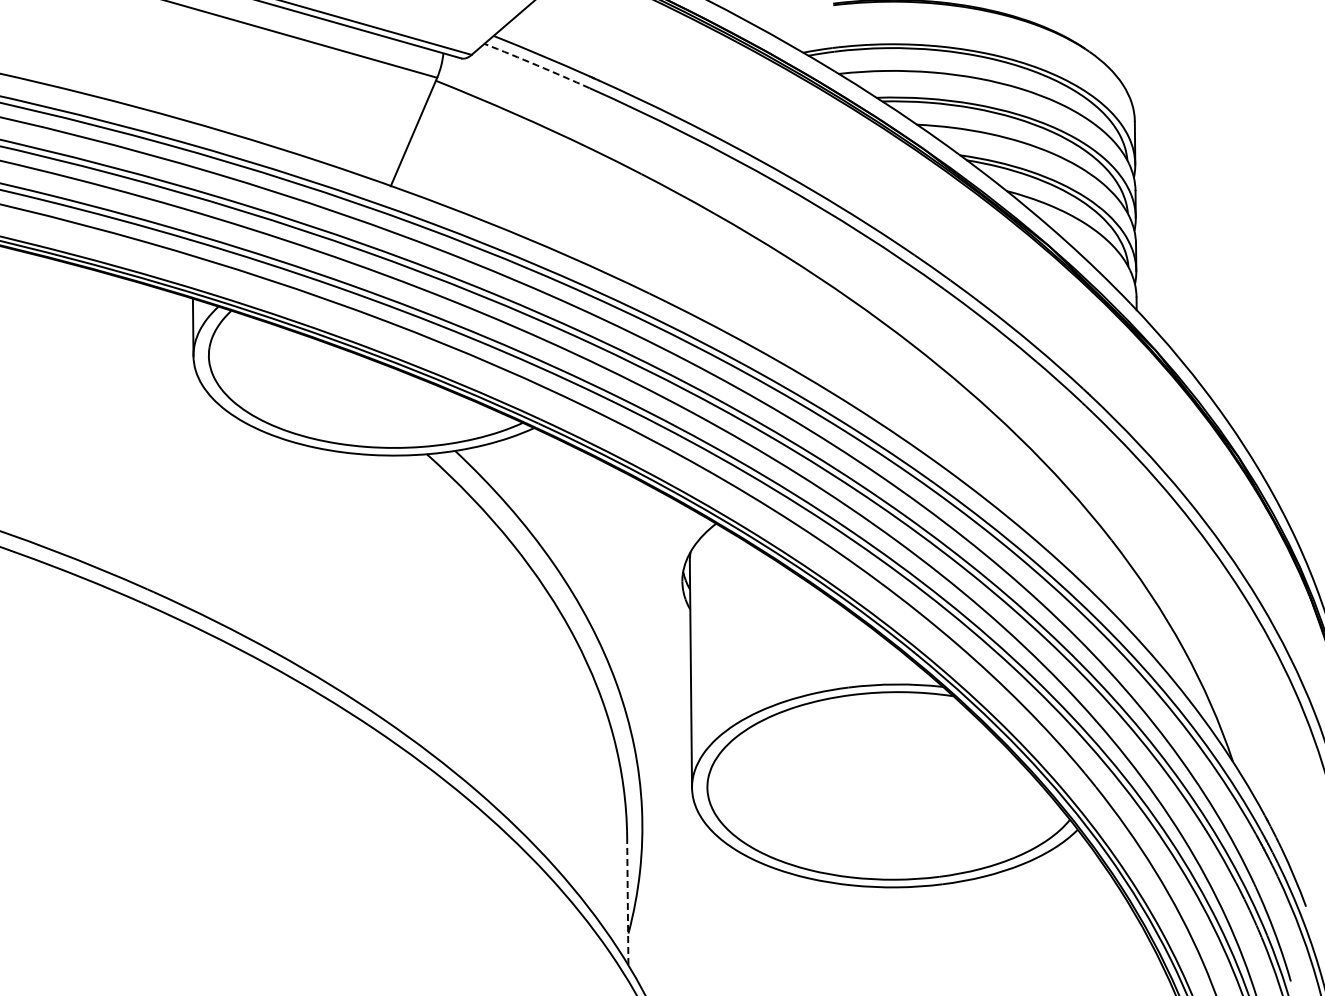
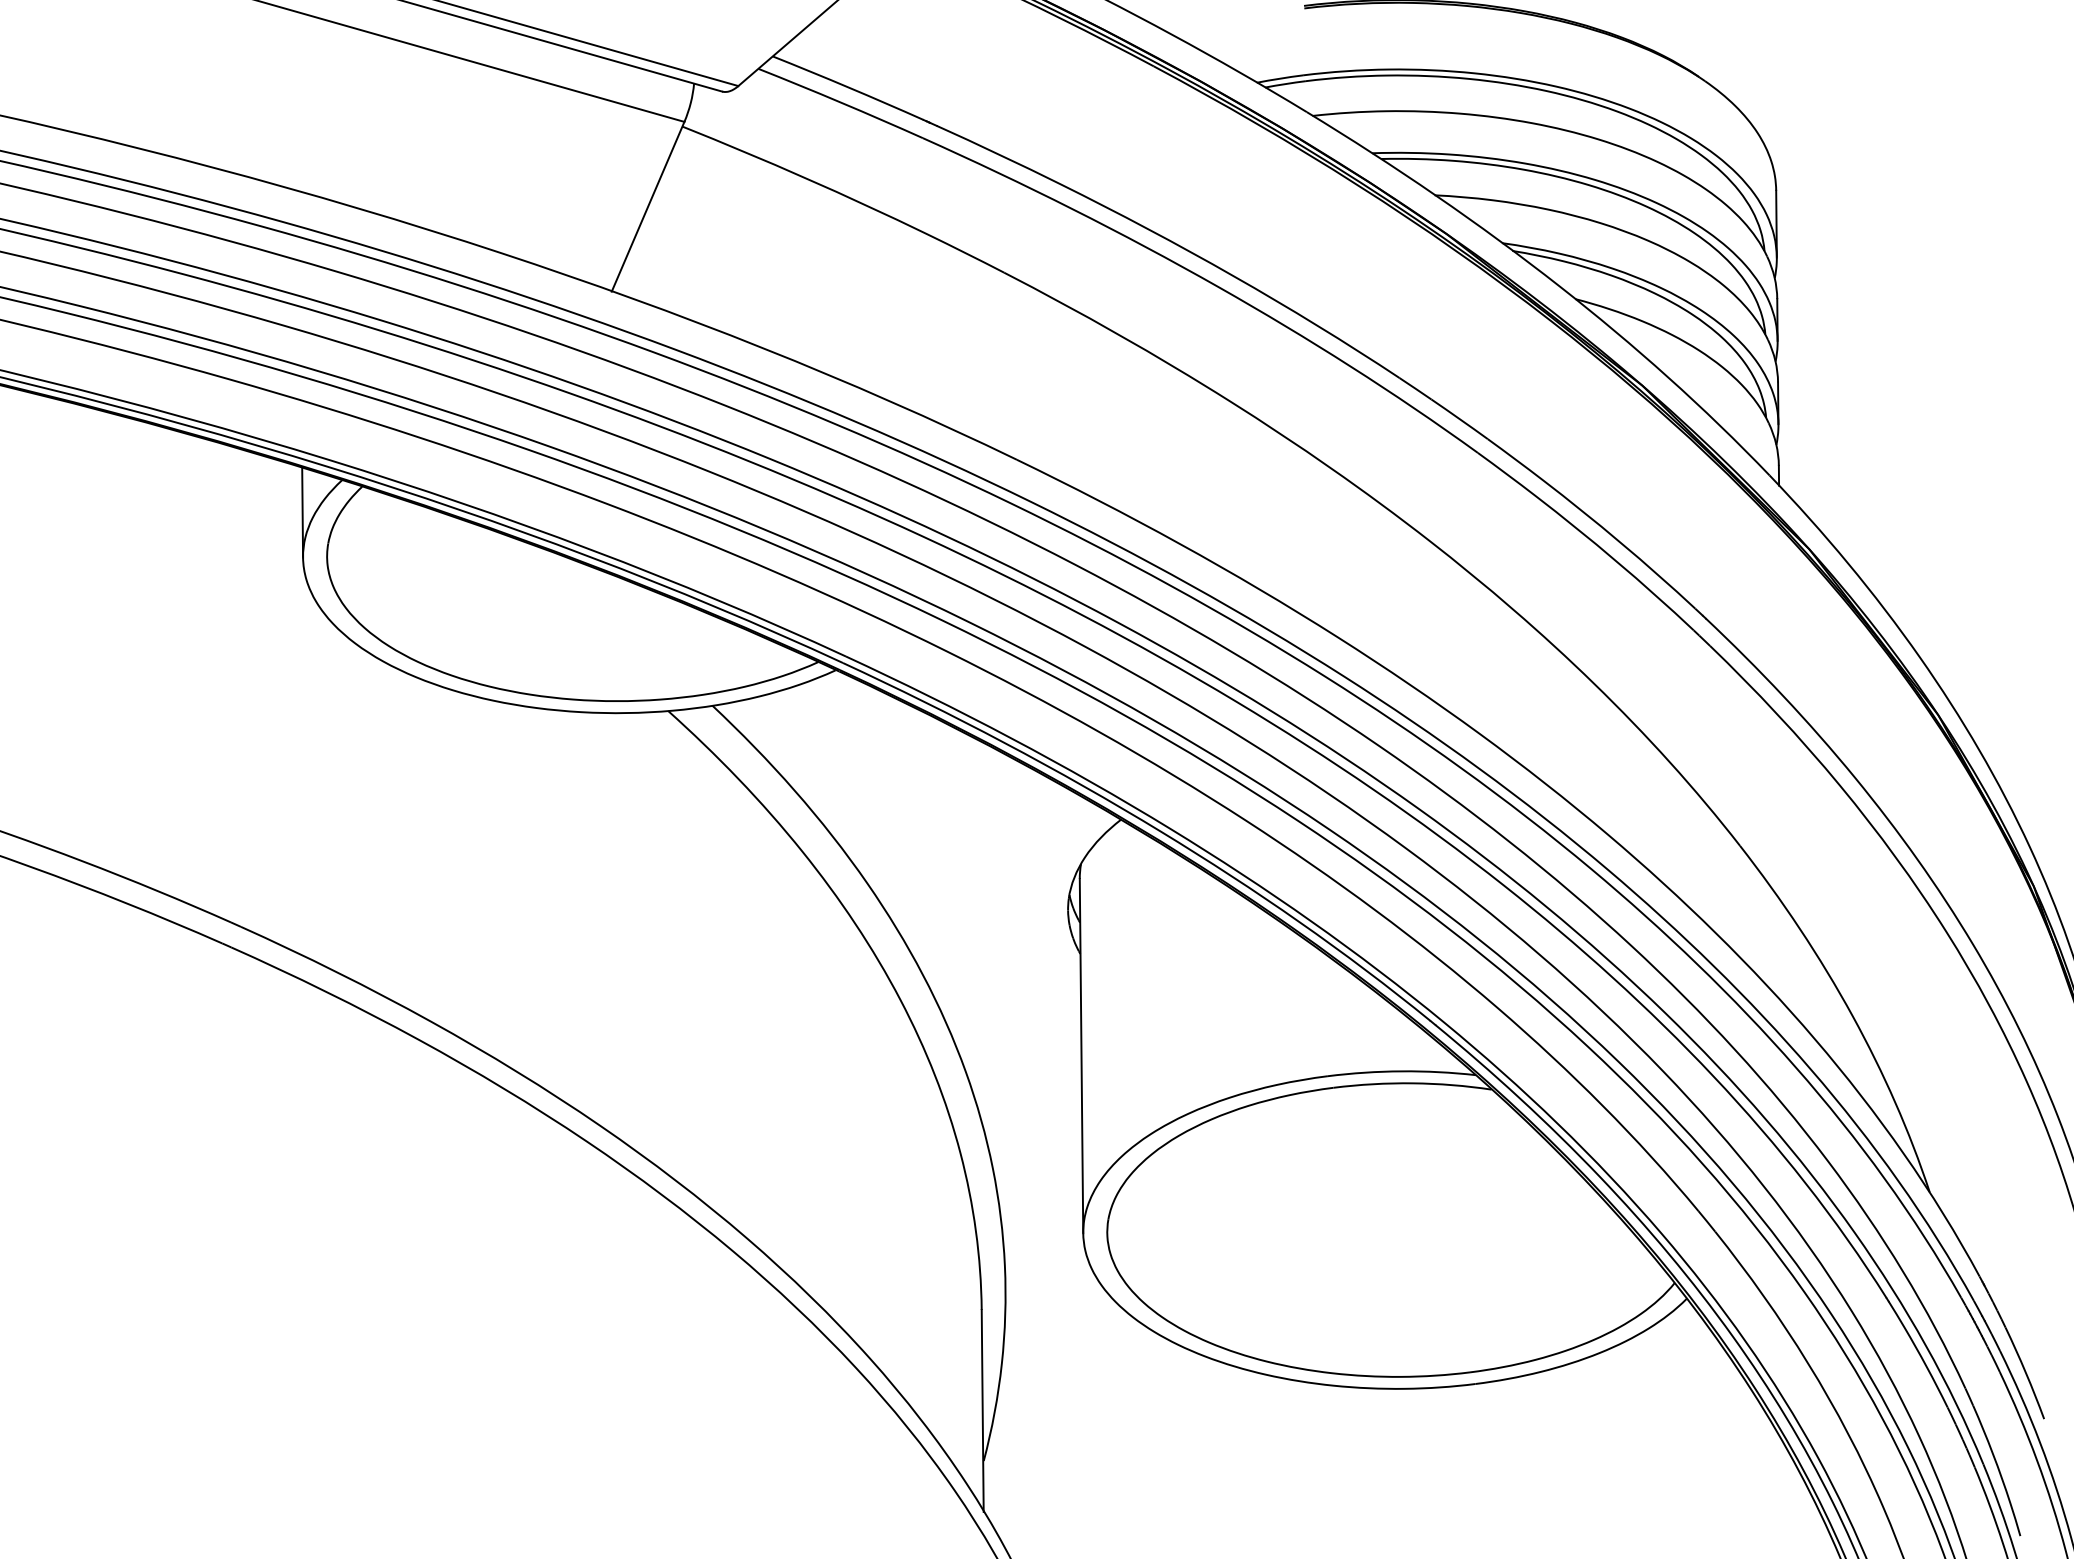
arc: (537, 65) -> (841, 102), dashed -> solid
line: (627, 901) -> (982, 1410), dashed -> solid

